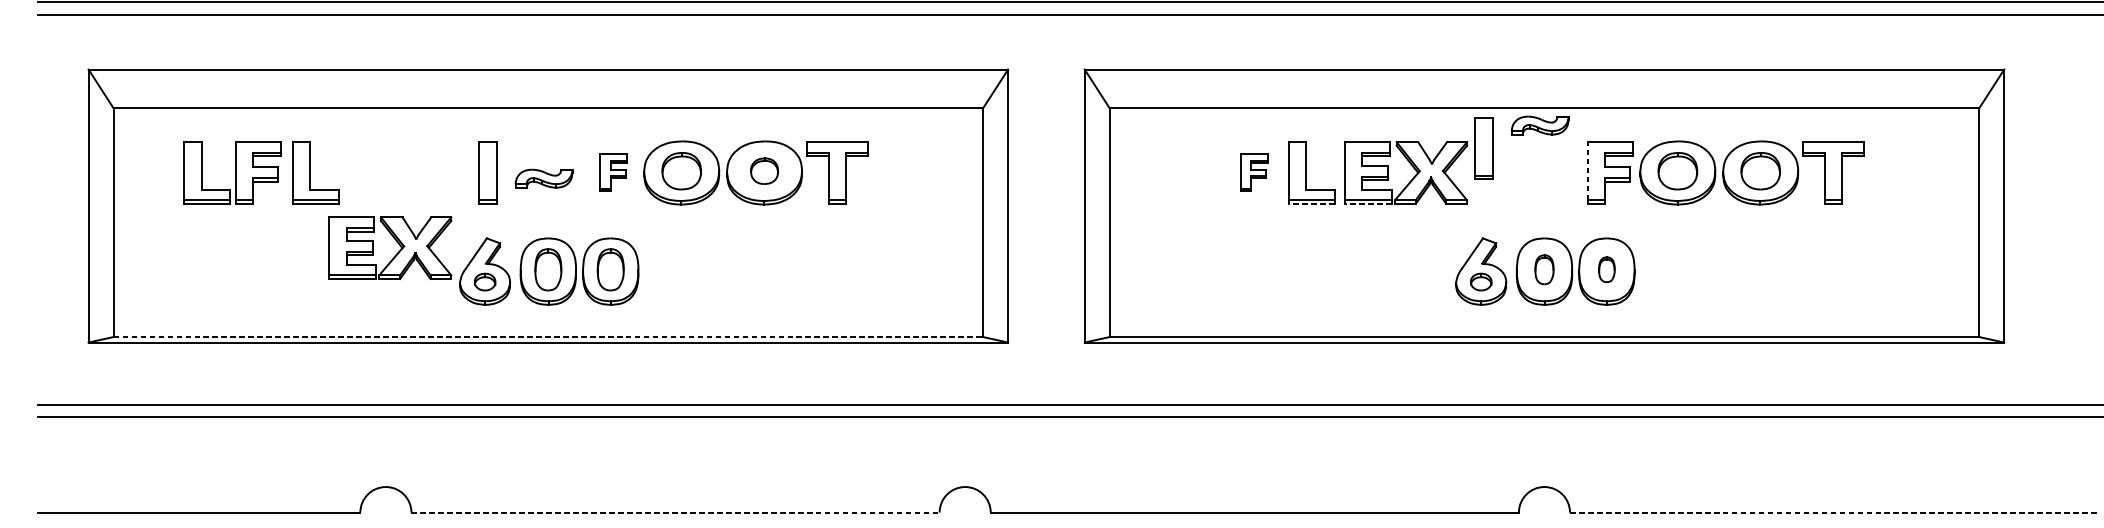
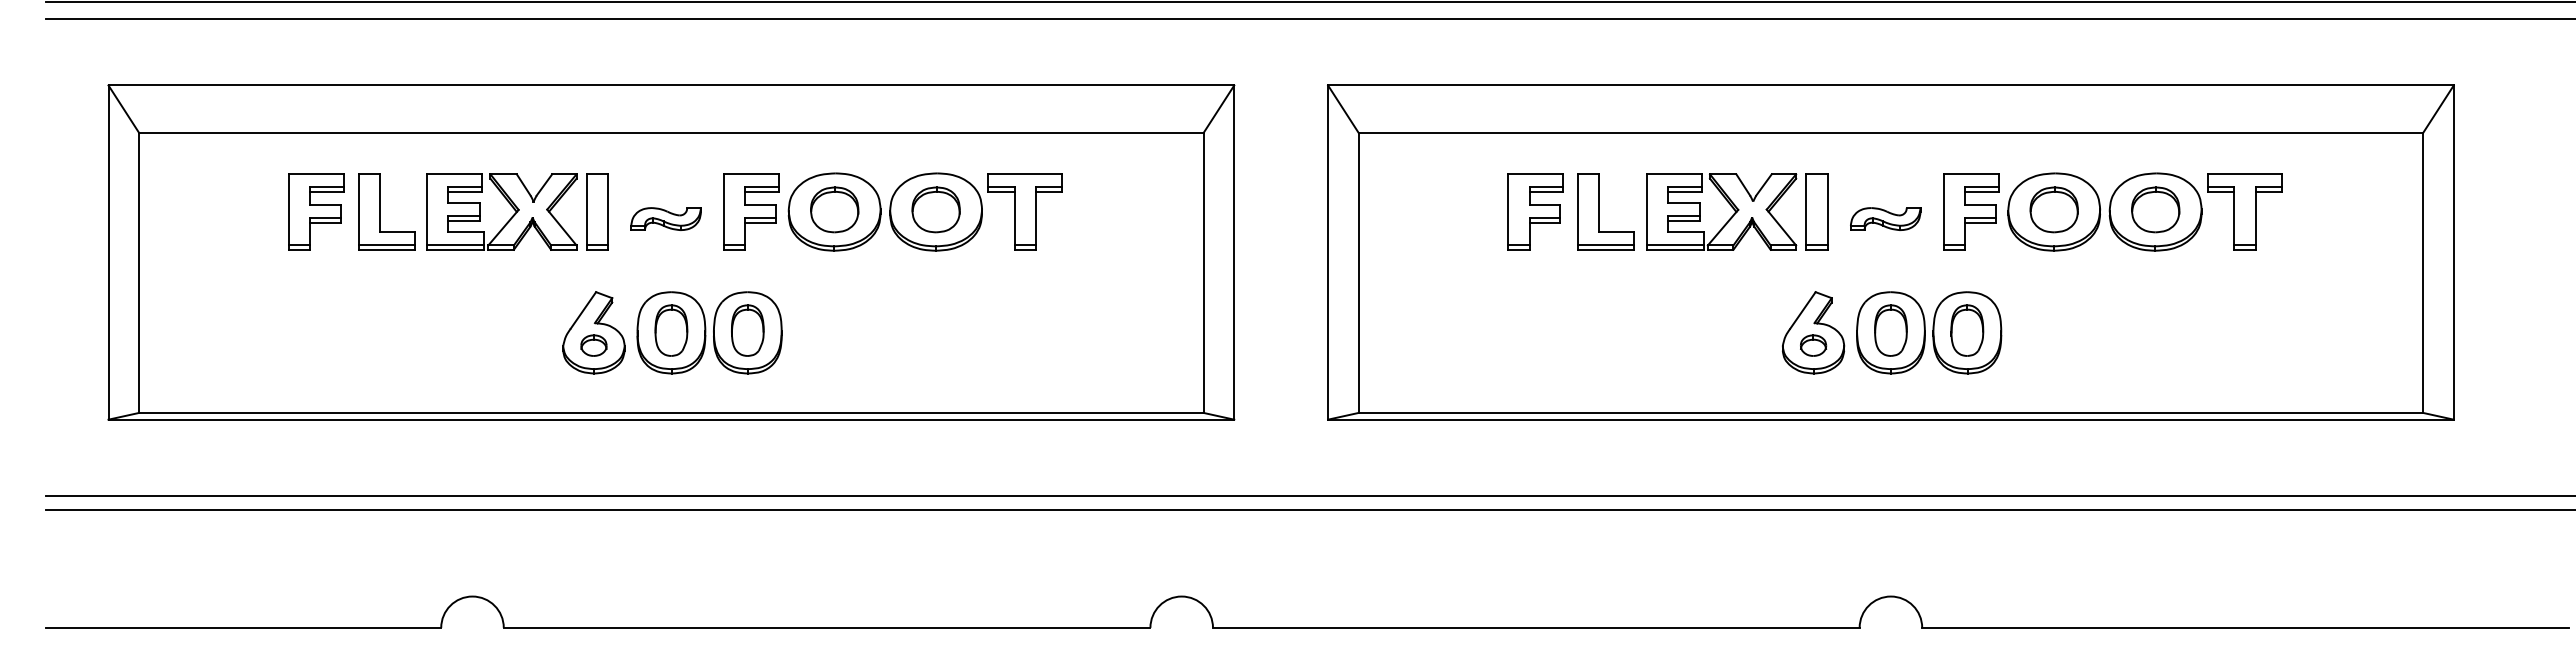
part: (1540, 125) -> (1885, 218), moved
part: (1483, 148) -> (1816, 211), moved
part: (764, 170) -> (935, 209), size x1.43
line: (1587, 170) -> (1943, 209), dashed -> solid
part: (207, 172) -> (253, 211), removed
part: (613, 172) -> (751, 211), size x1.67
part: (1254, 172) -> (1535, 211), size x1.67
line: (1312, 203) -> (1606, 249), dashed -> solid
line: (1368, 203) -> (1675, 249), dashed -> solid
part: (395, 241) -> (508, 203), moved
part: (1544, 269) -> (1890, 330), size x1.43
part: (1607, 269) -> (1967, 330), size x1.67
line: (548, 336) -> (671, 412), dashed -> solid
line: (675, 512) -> (827, 627), dashed -> solid
line: (1834, 512) -> (2246, 627), dashed -> solid

